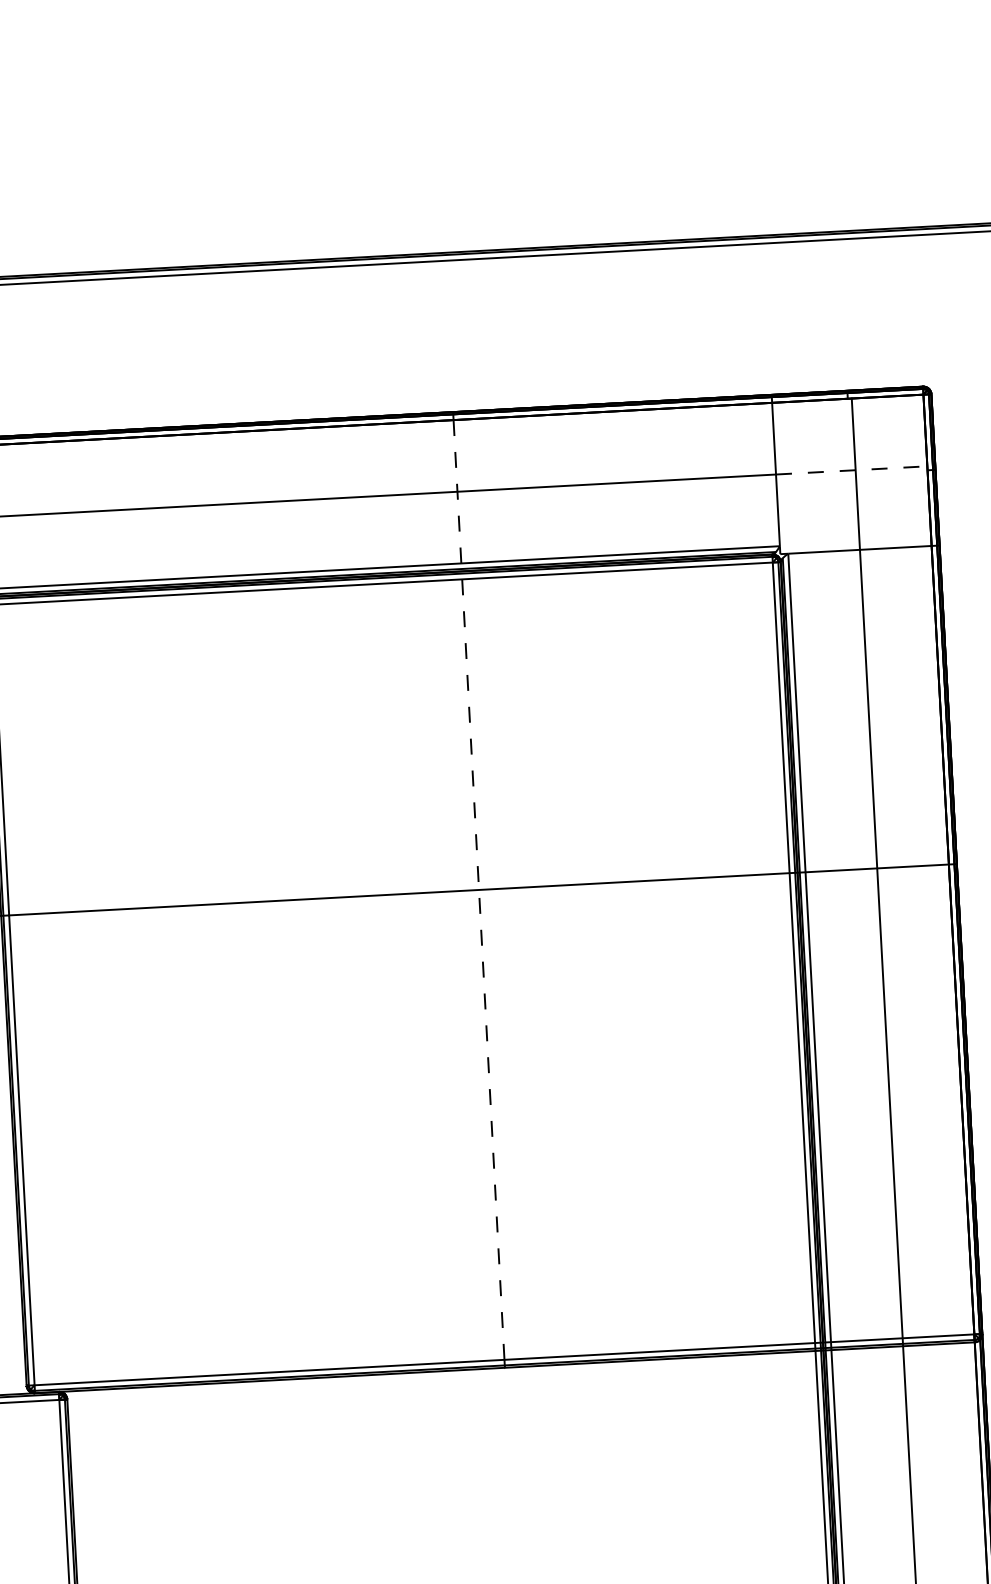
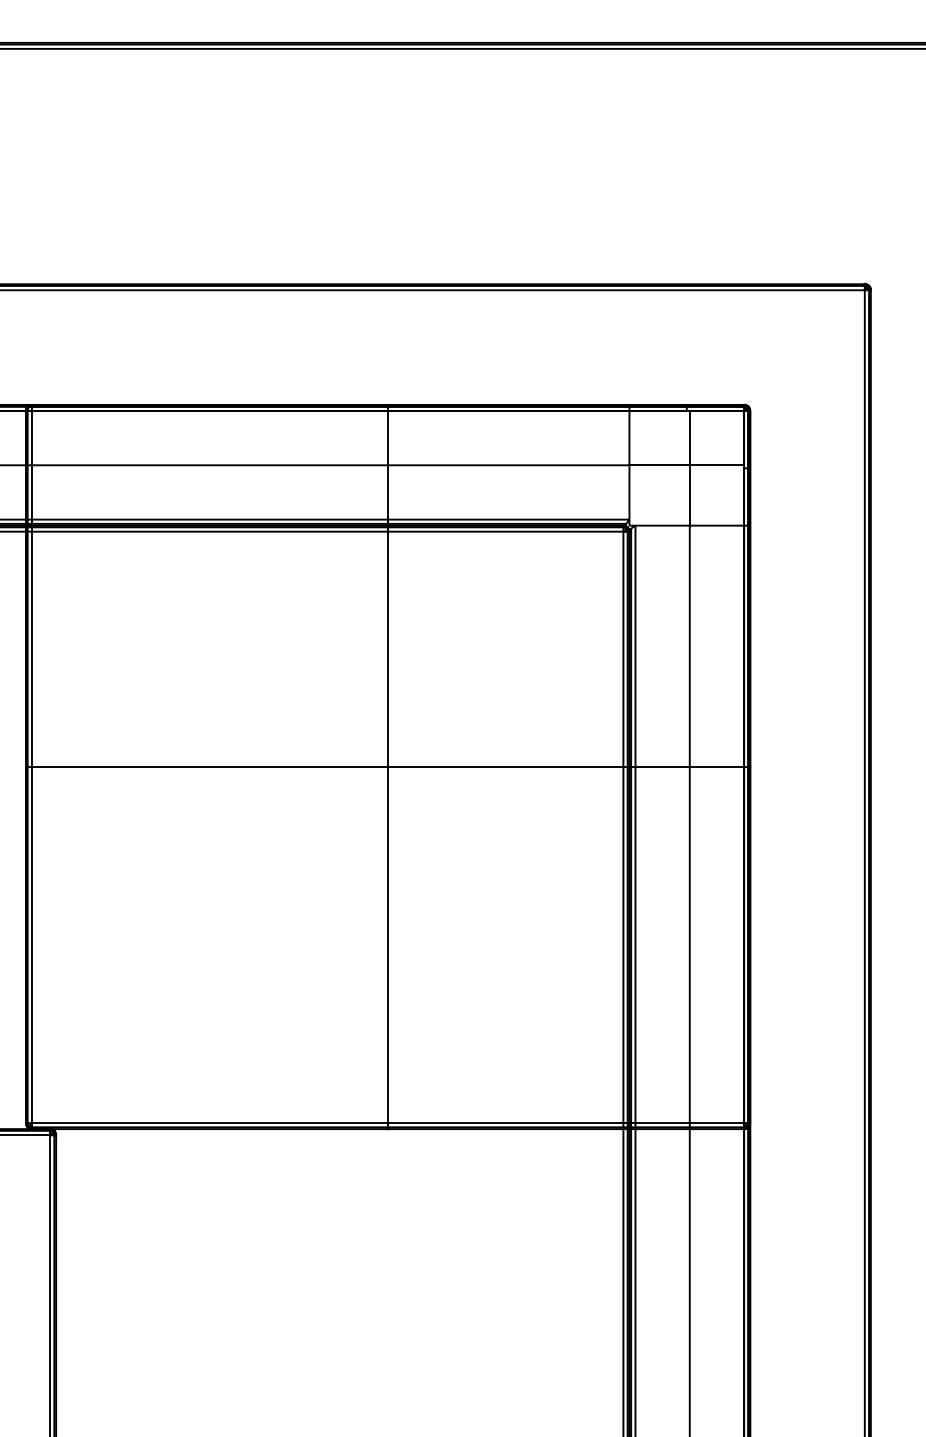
line: (852, 470) -> (687, 465), dashed -> solid
line: (479, 889) -> (388, 766), dashed -> solid

